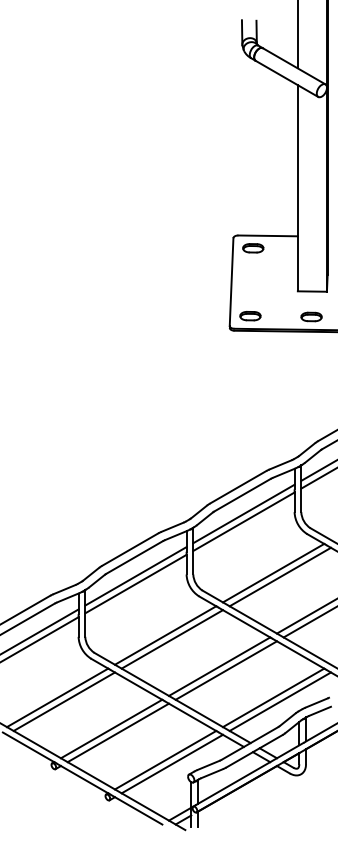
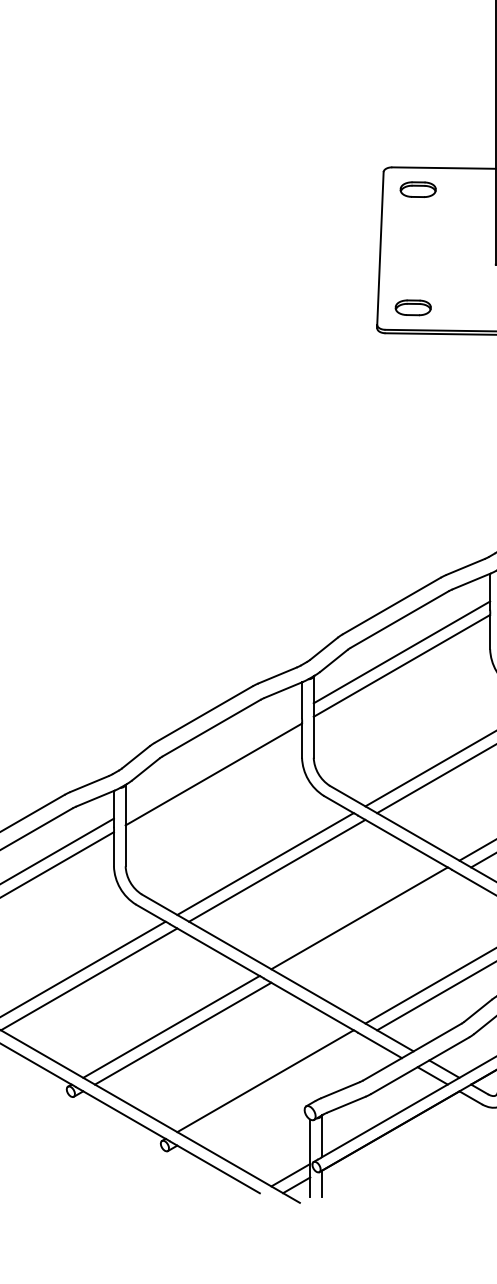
line: (135, 576) -> (213, 761), removed
line: (225, 670) -> (369, 924), removed
line: (171, 763) -> (275, 1086), removed

